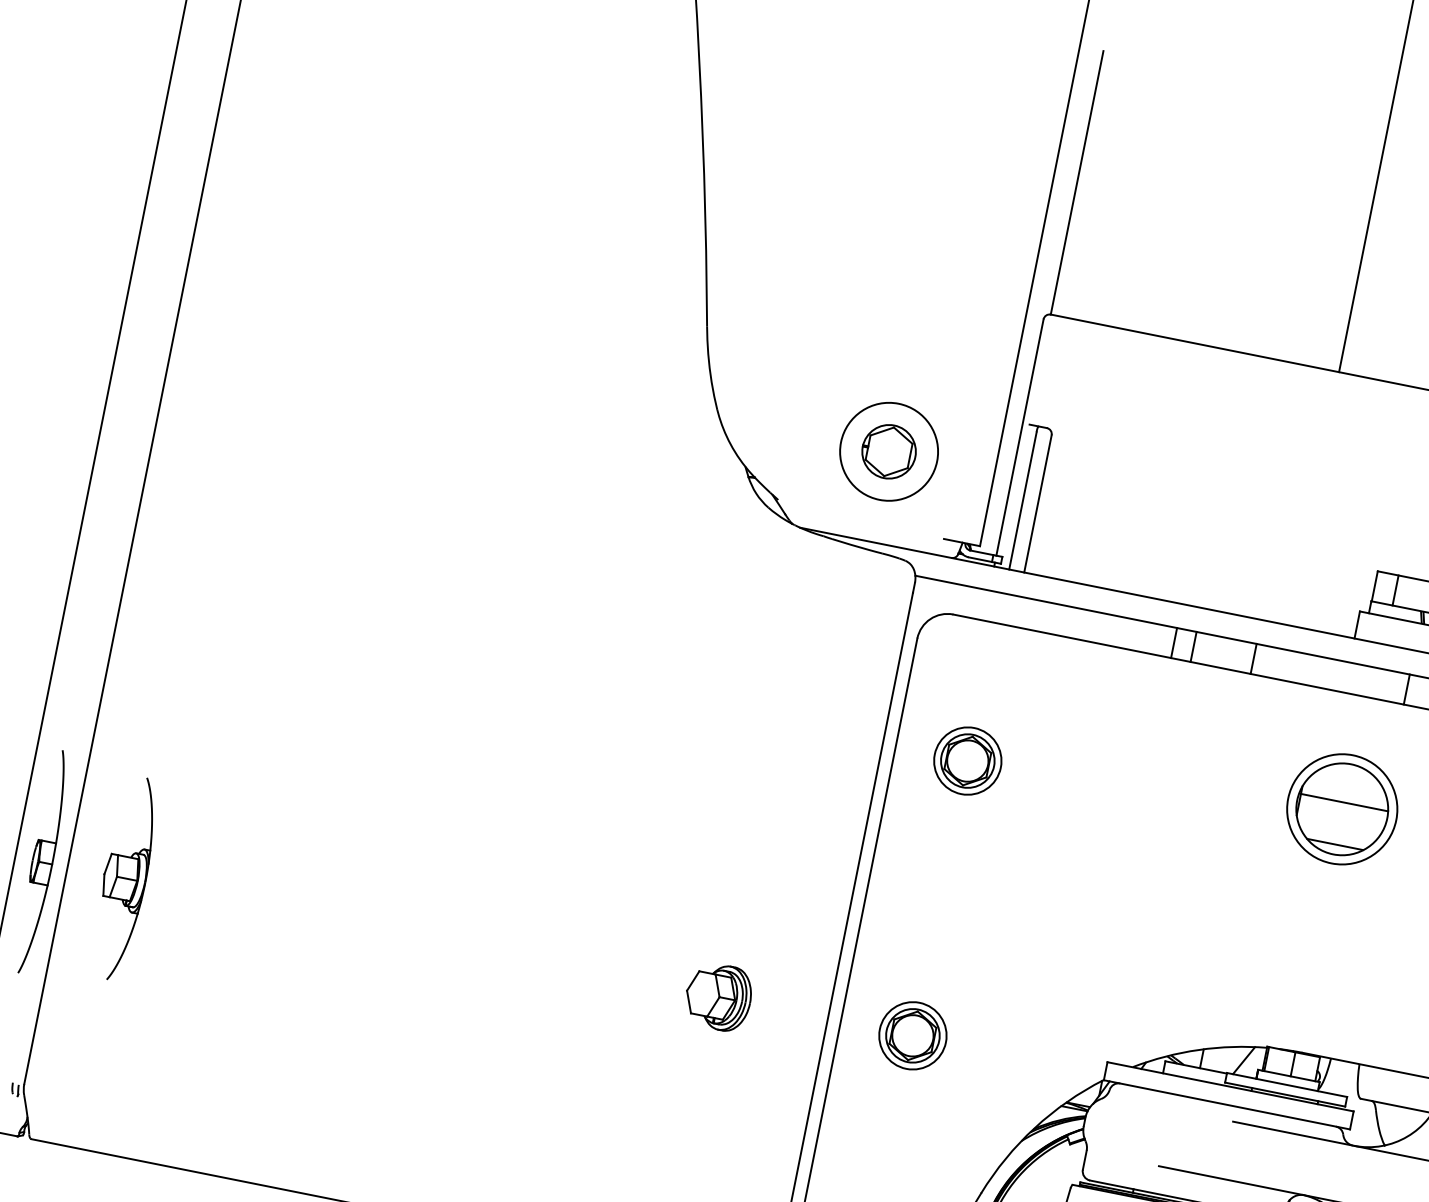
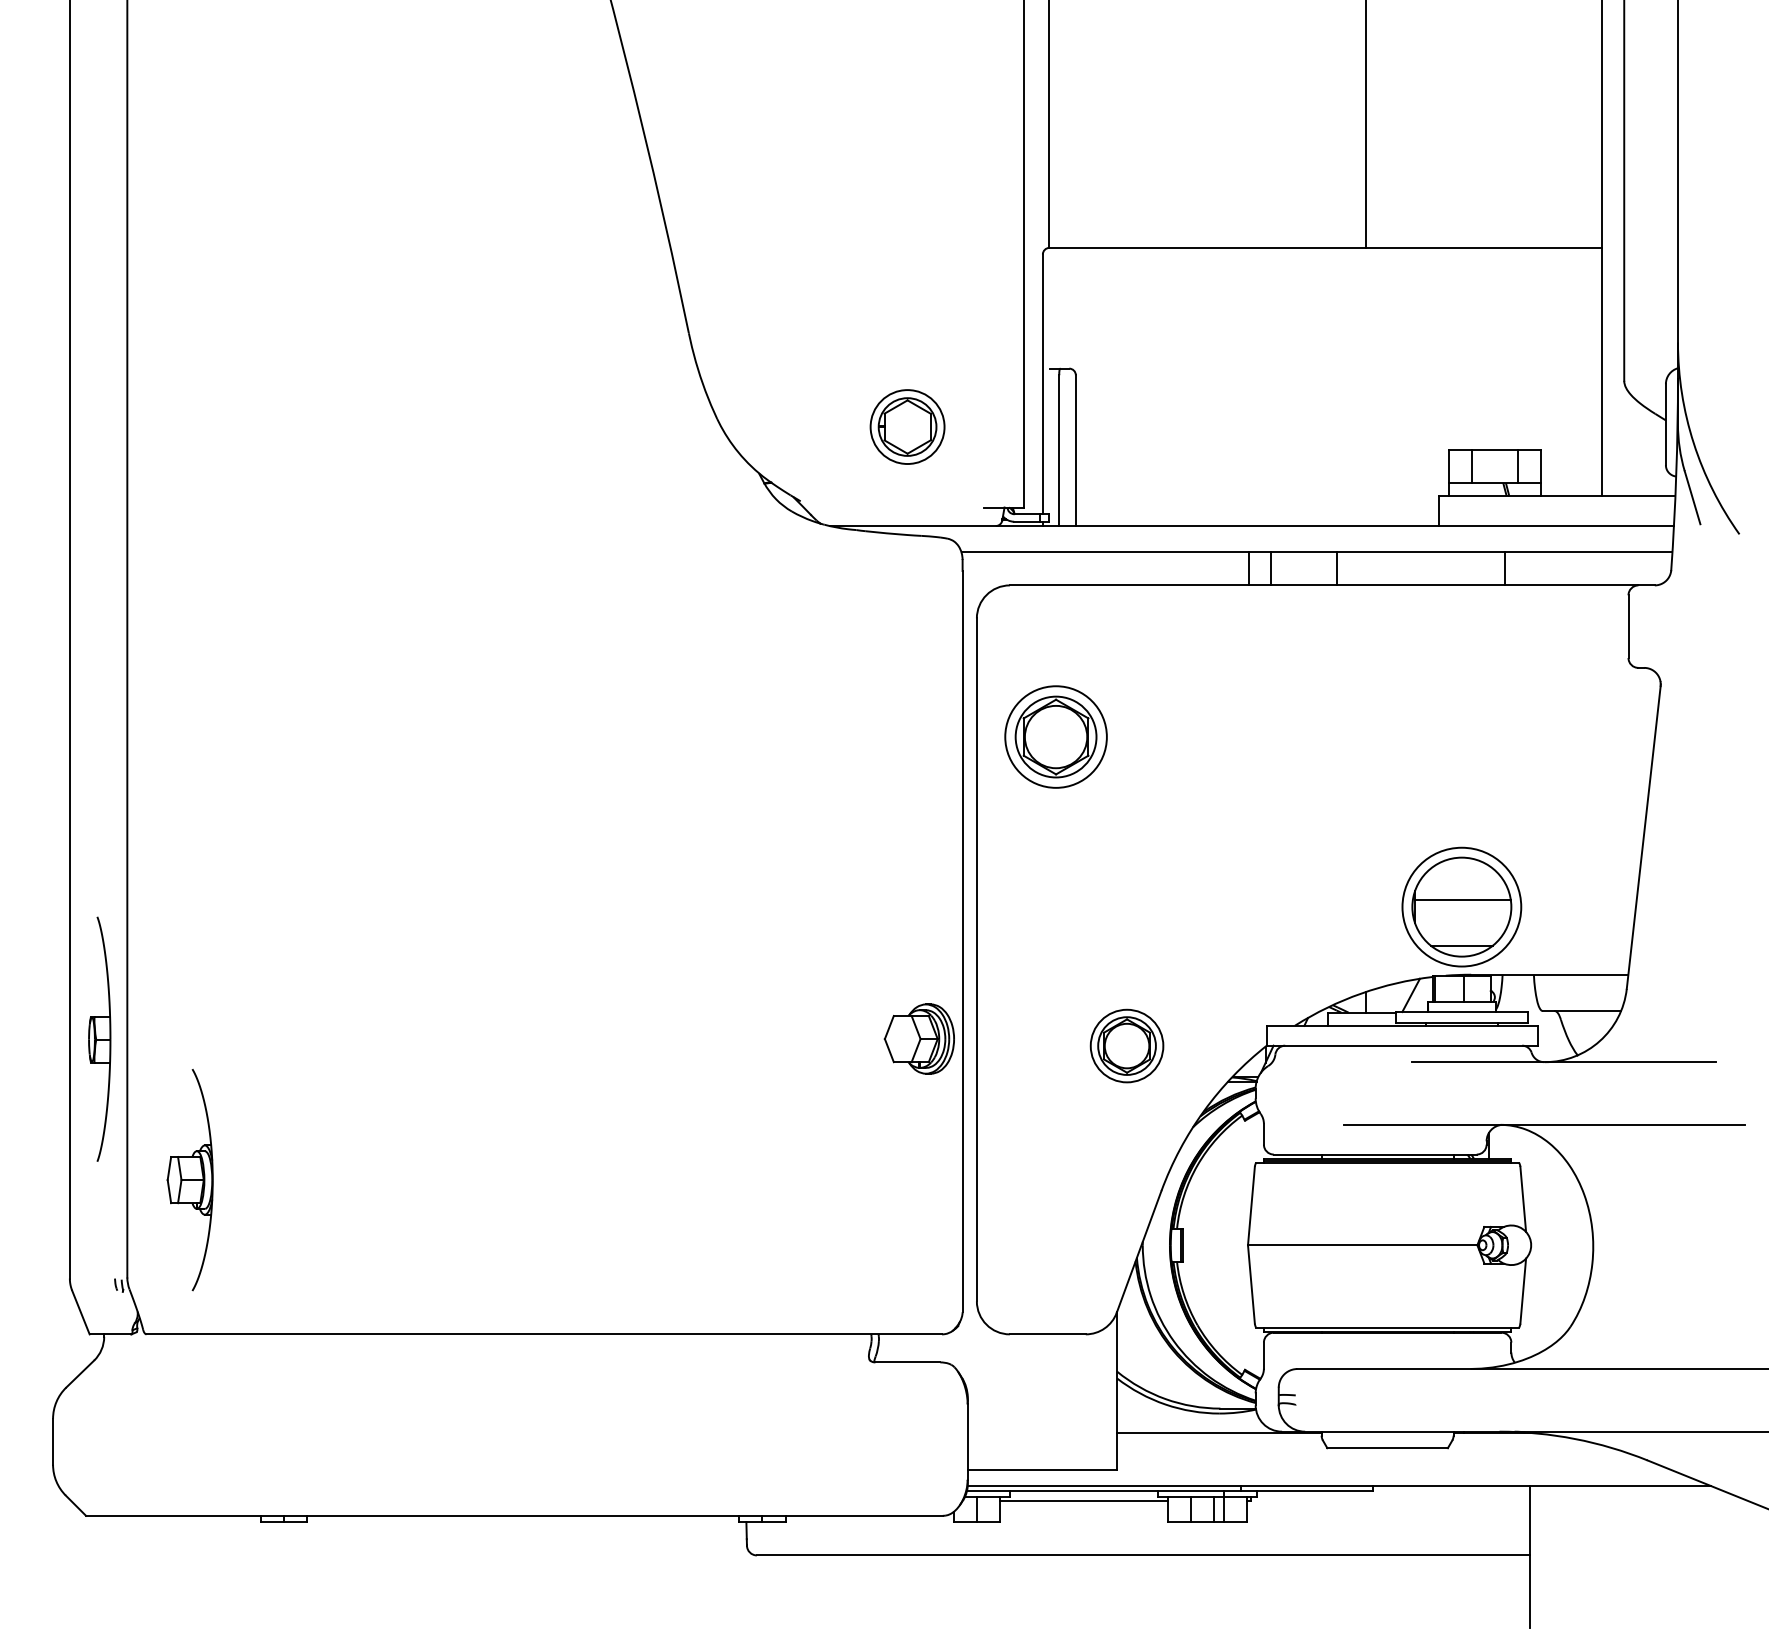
circle: (889, 451) -> (907, 426), size x0.7
part: (967, 761) -> (1055, 737), size x1.4
part: (1342, 808) -> (1461, 906), moved
part: (124, 878) -> (189, 1180), moved
part: (717, 996) -> (918, 1038), moved
part: (912, 1035) -> (1126, 1045), moved

